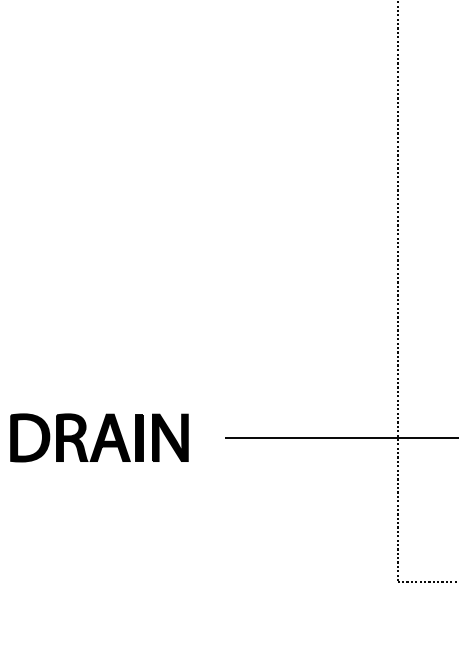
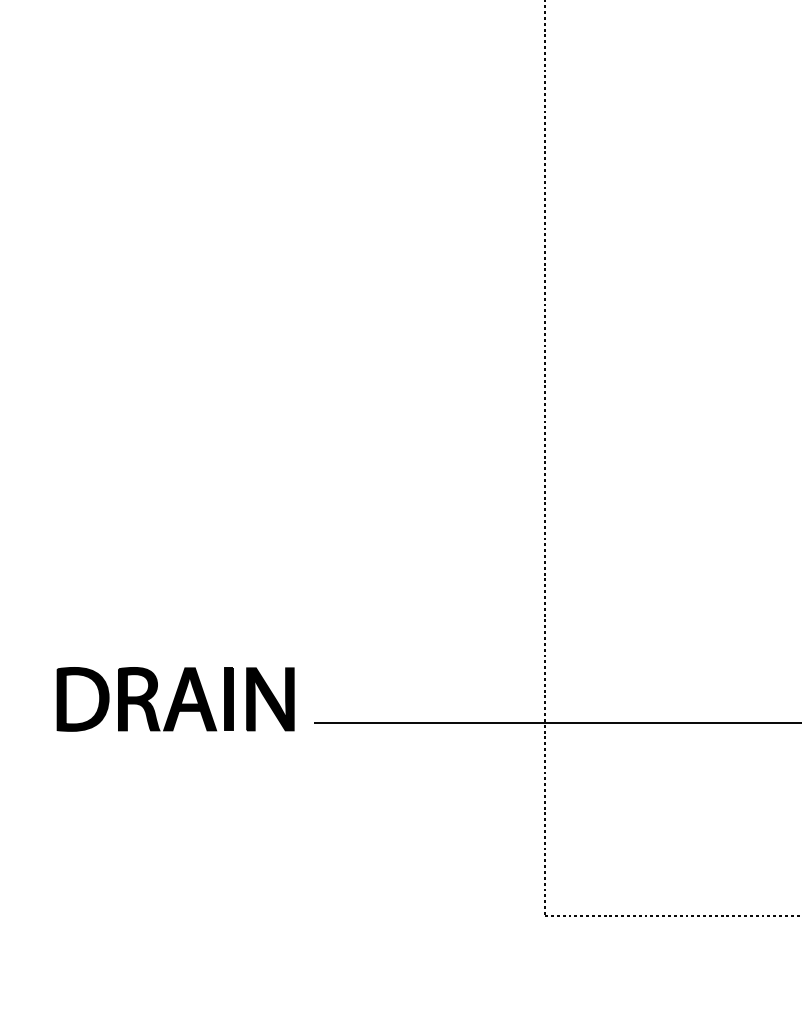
part: (99, 438) -> (175, 699), moved

